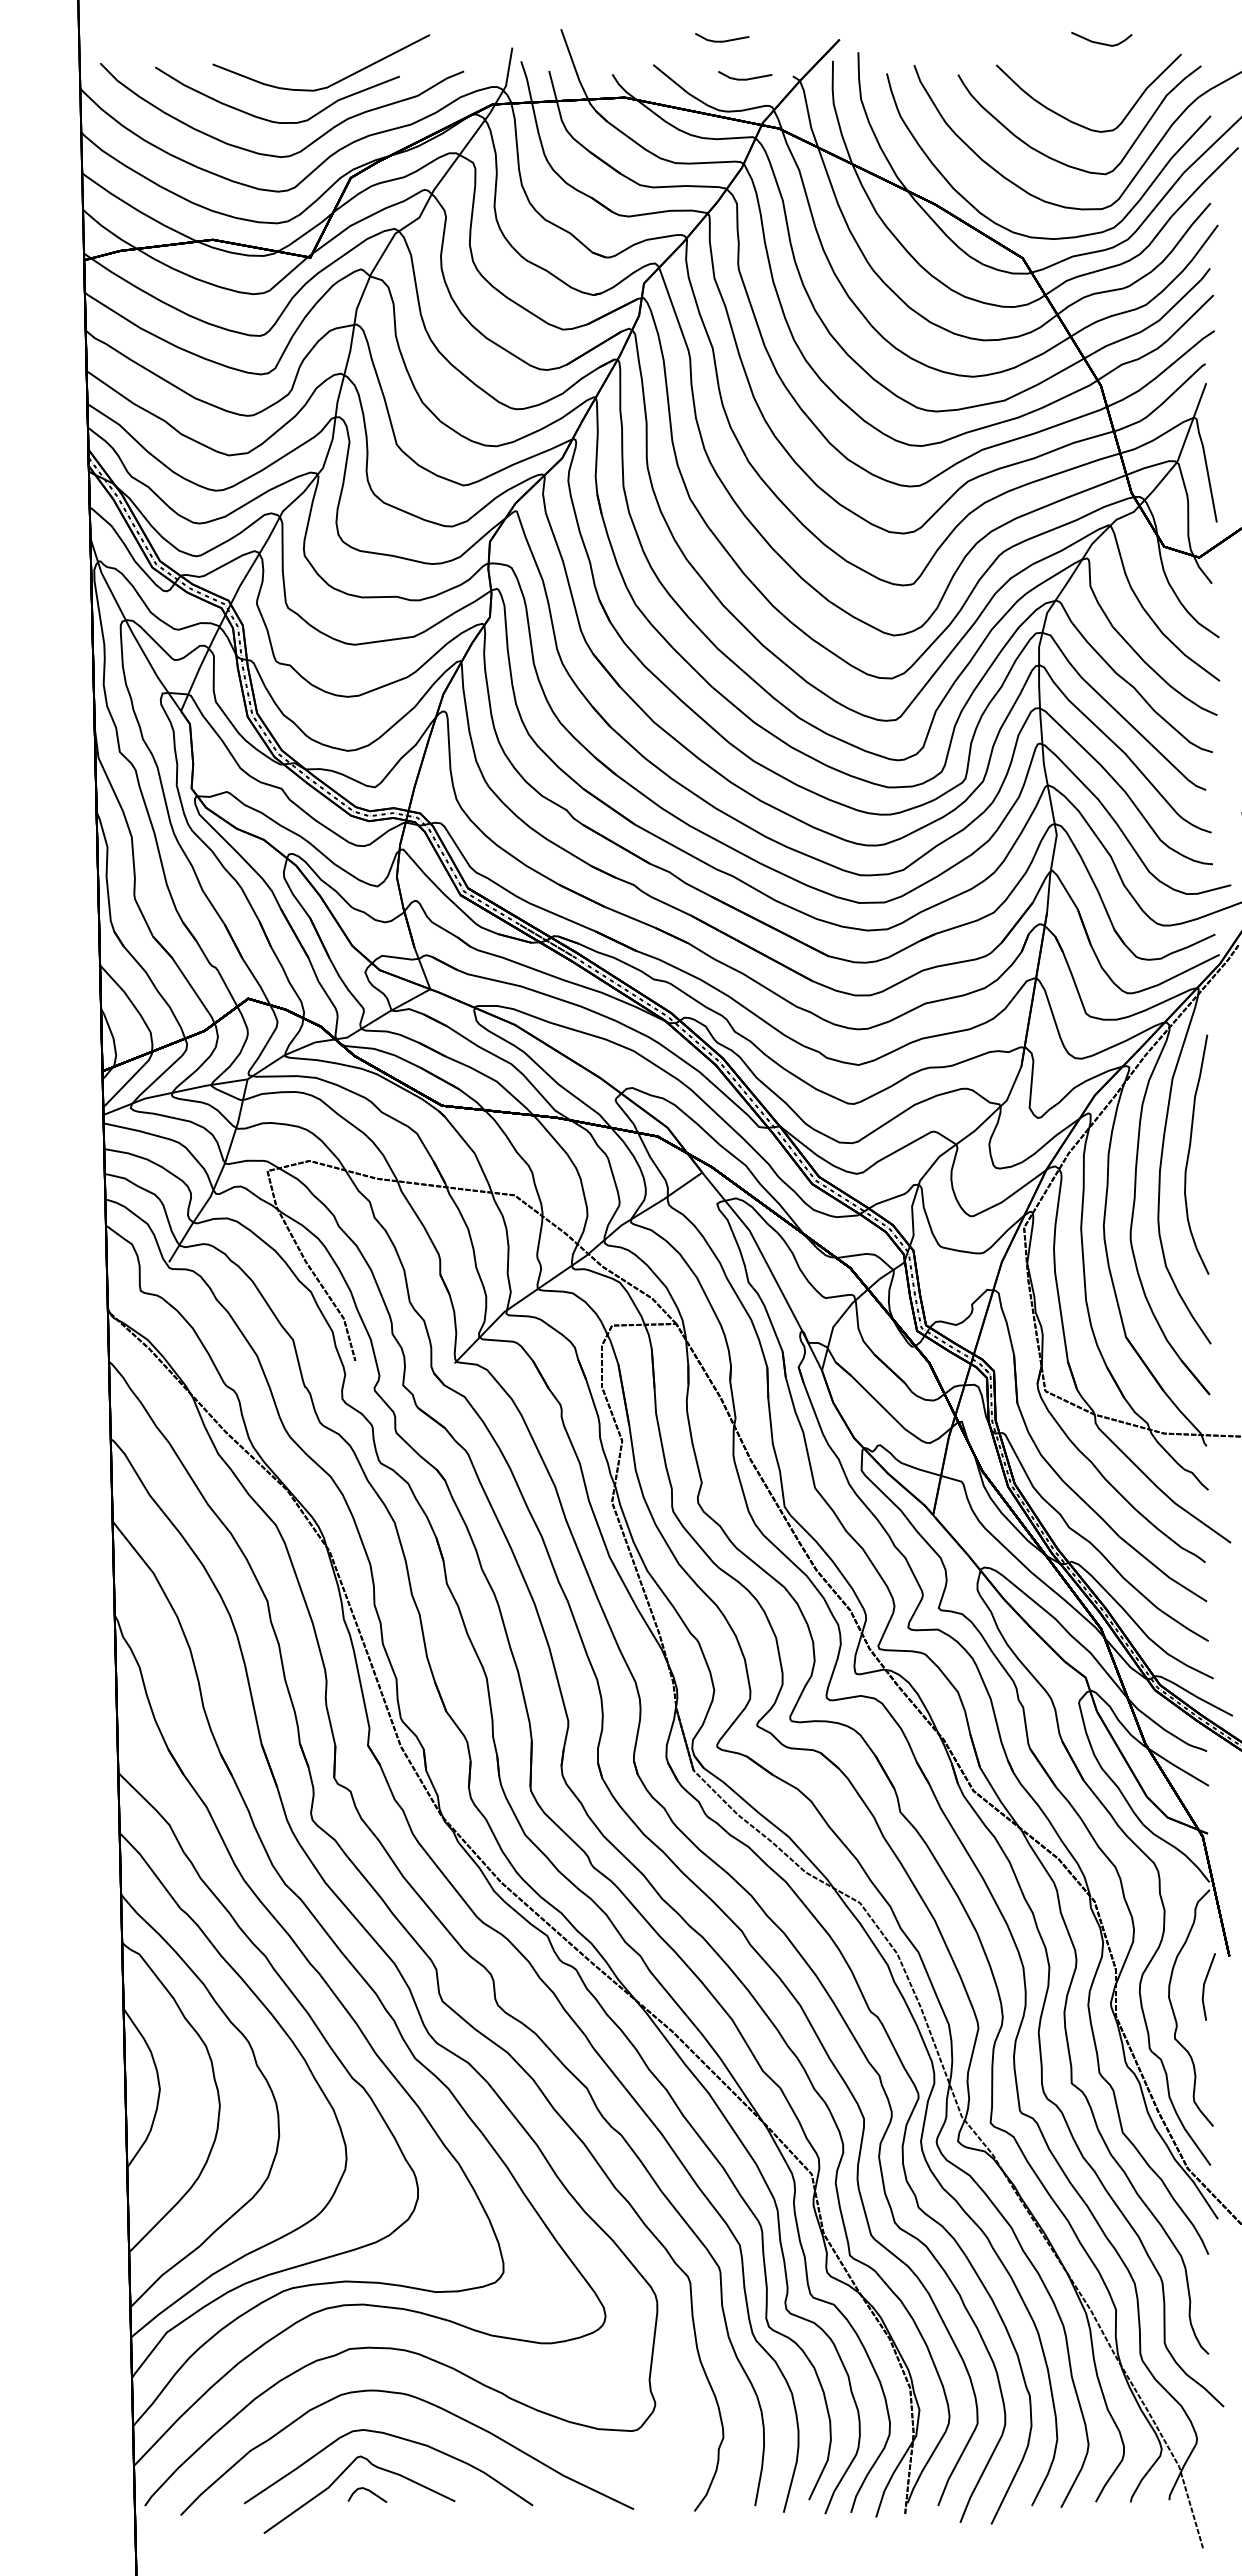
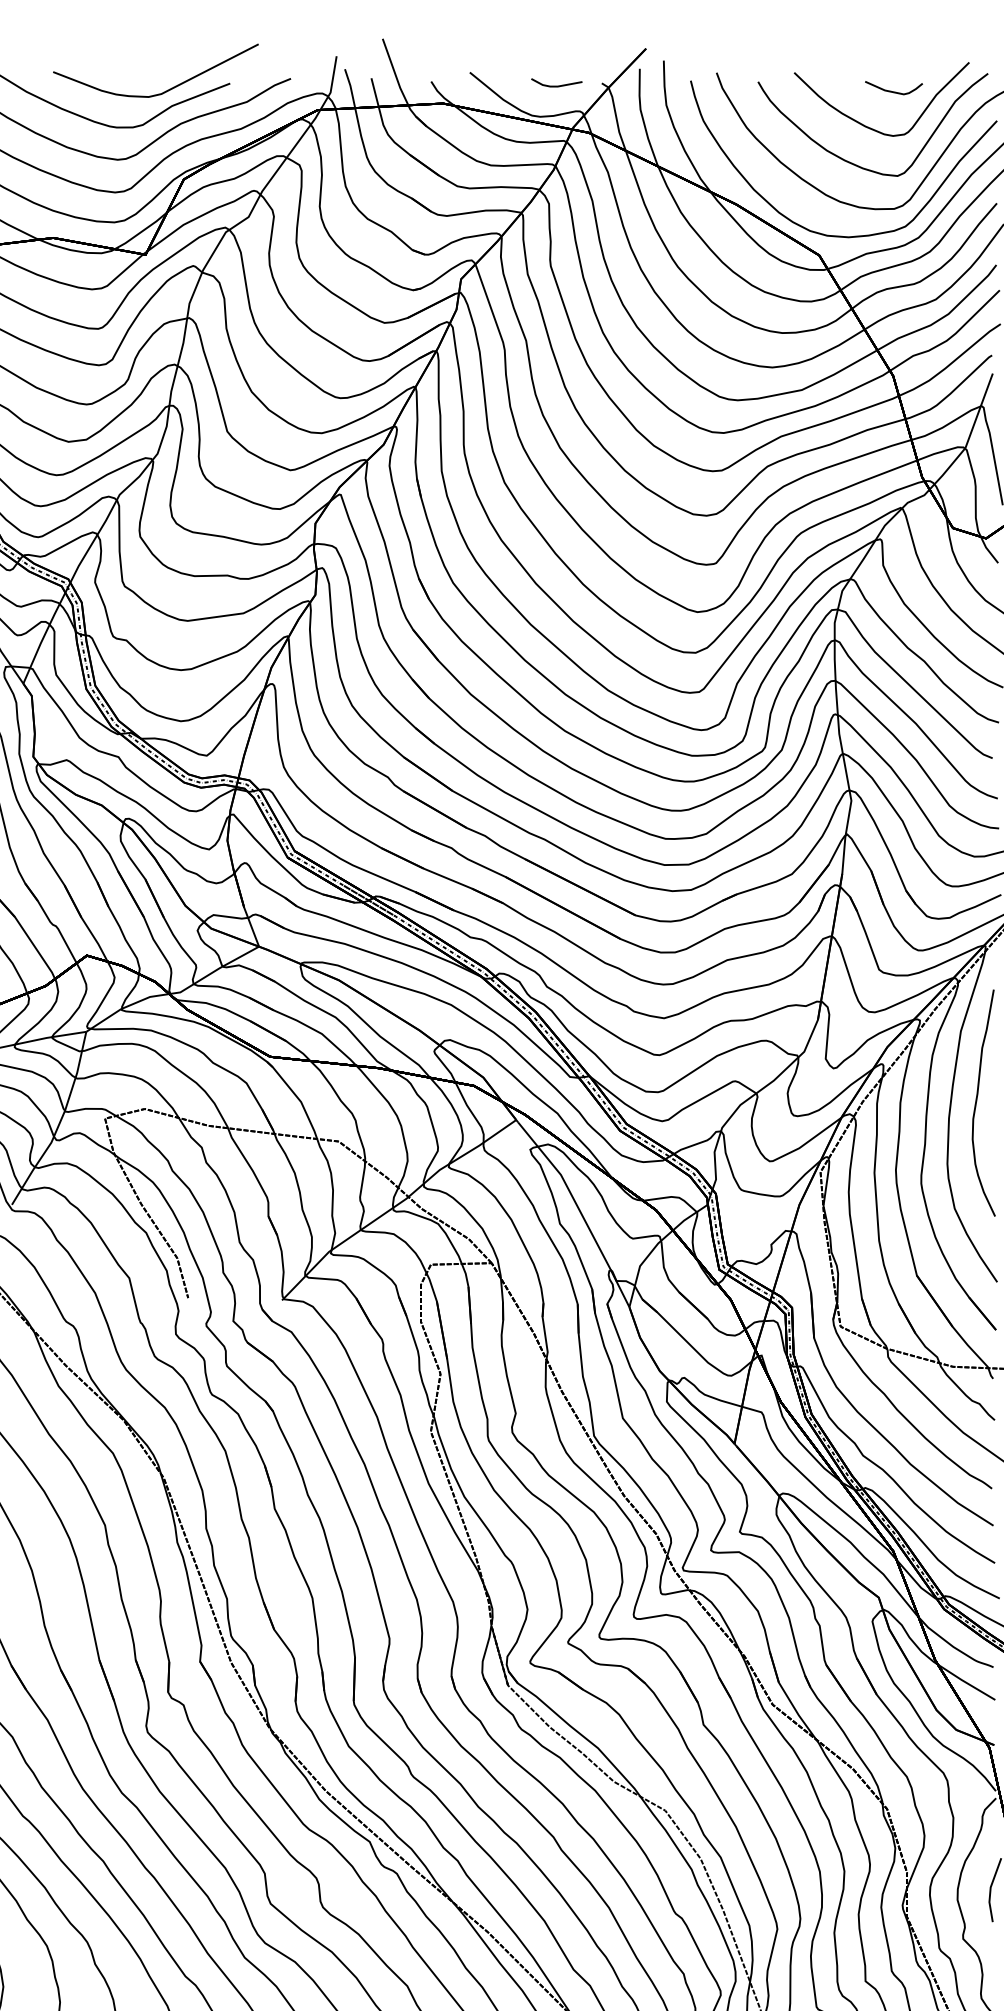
line: (722, 40) -> (535, 49), removed
curve: (1101, 42) -> (893, 91), moved

